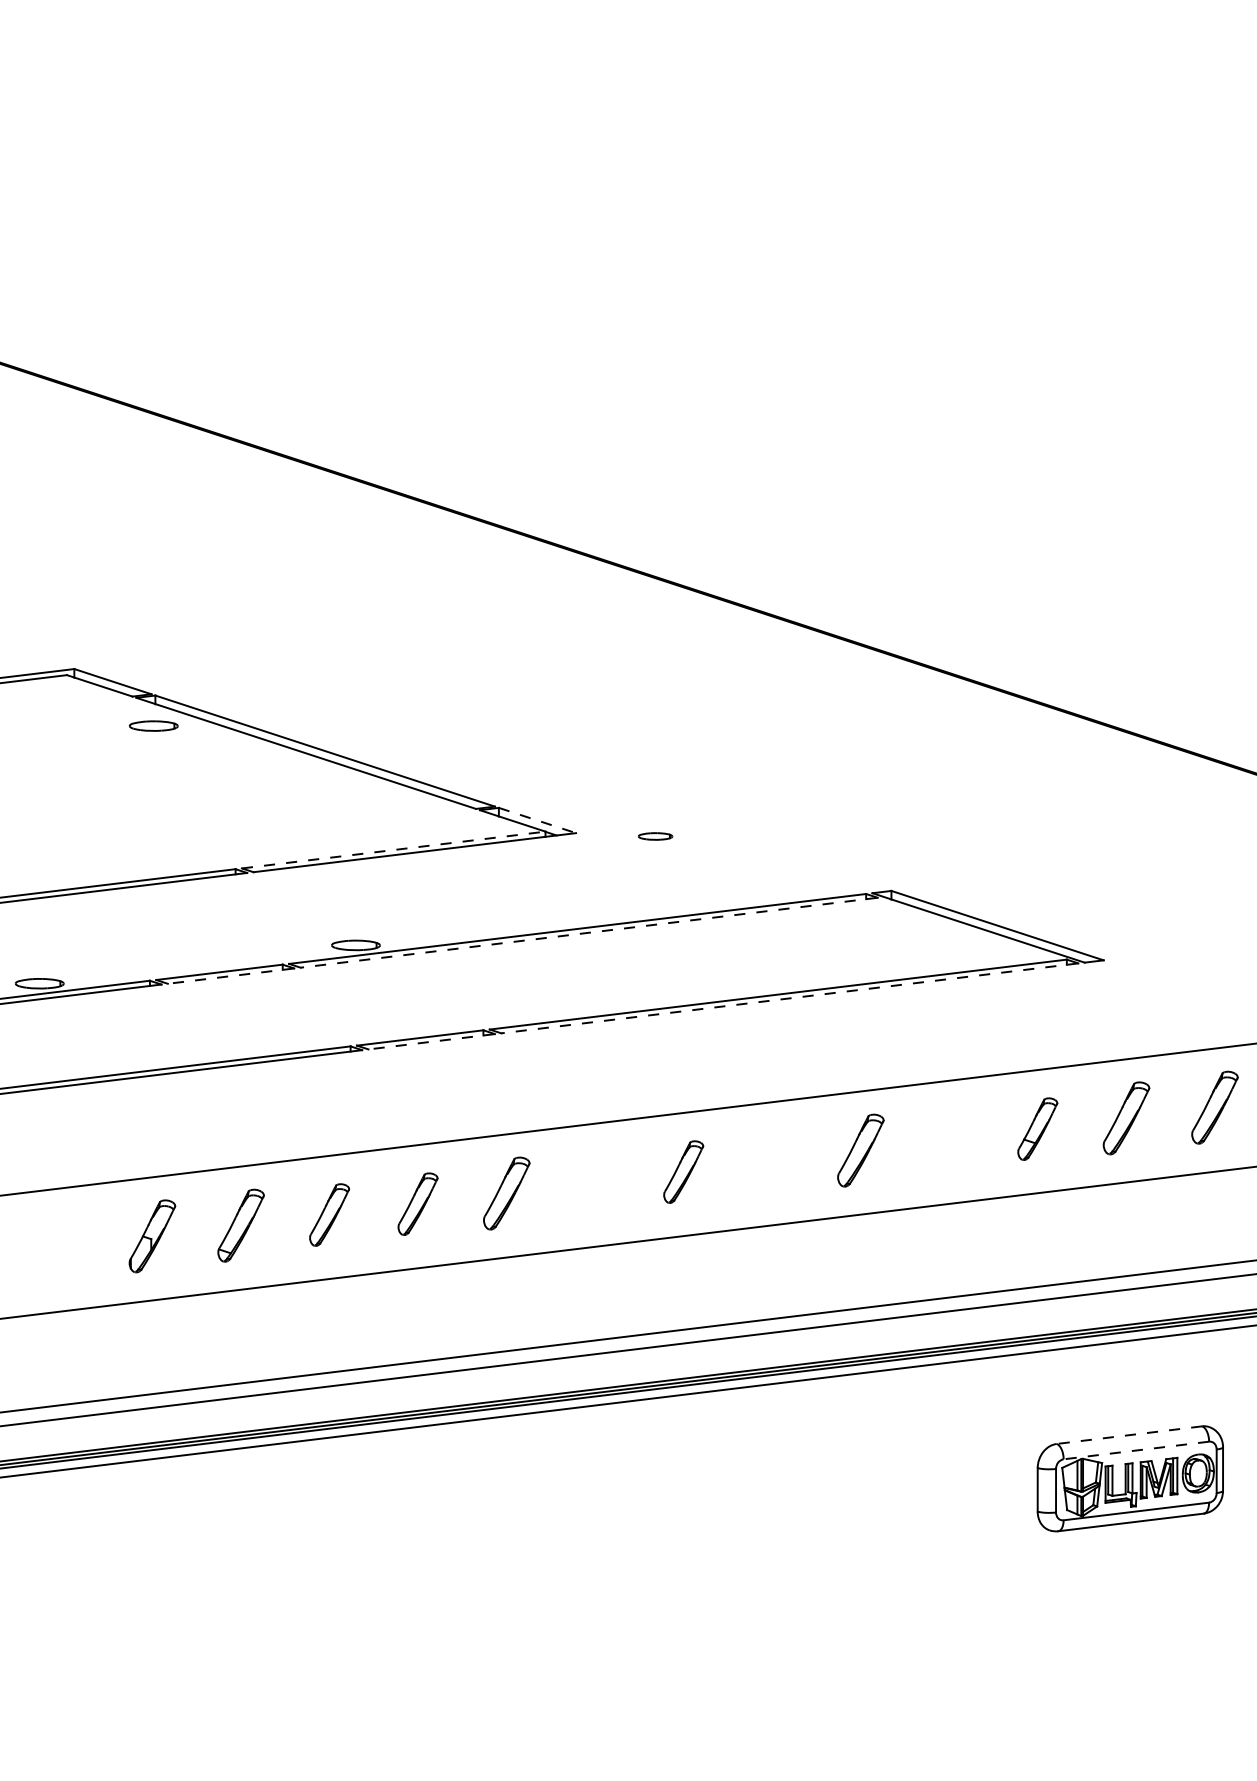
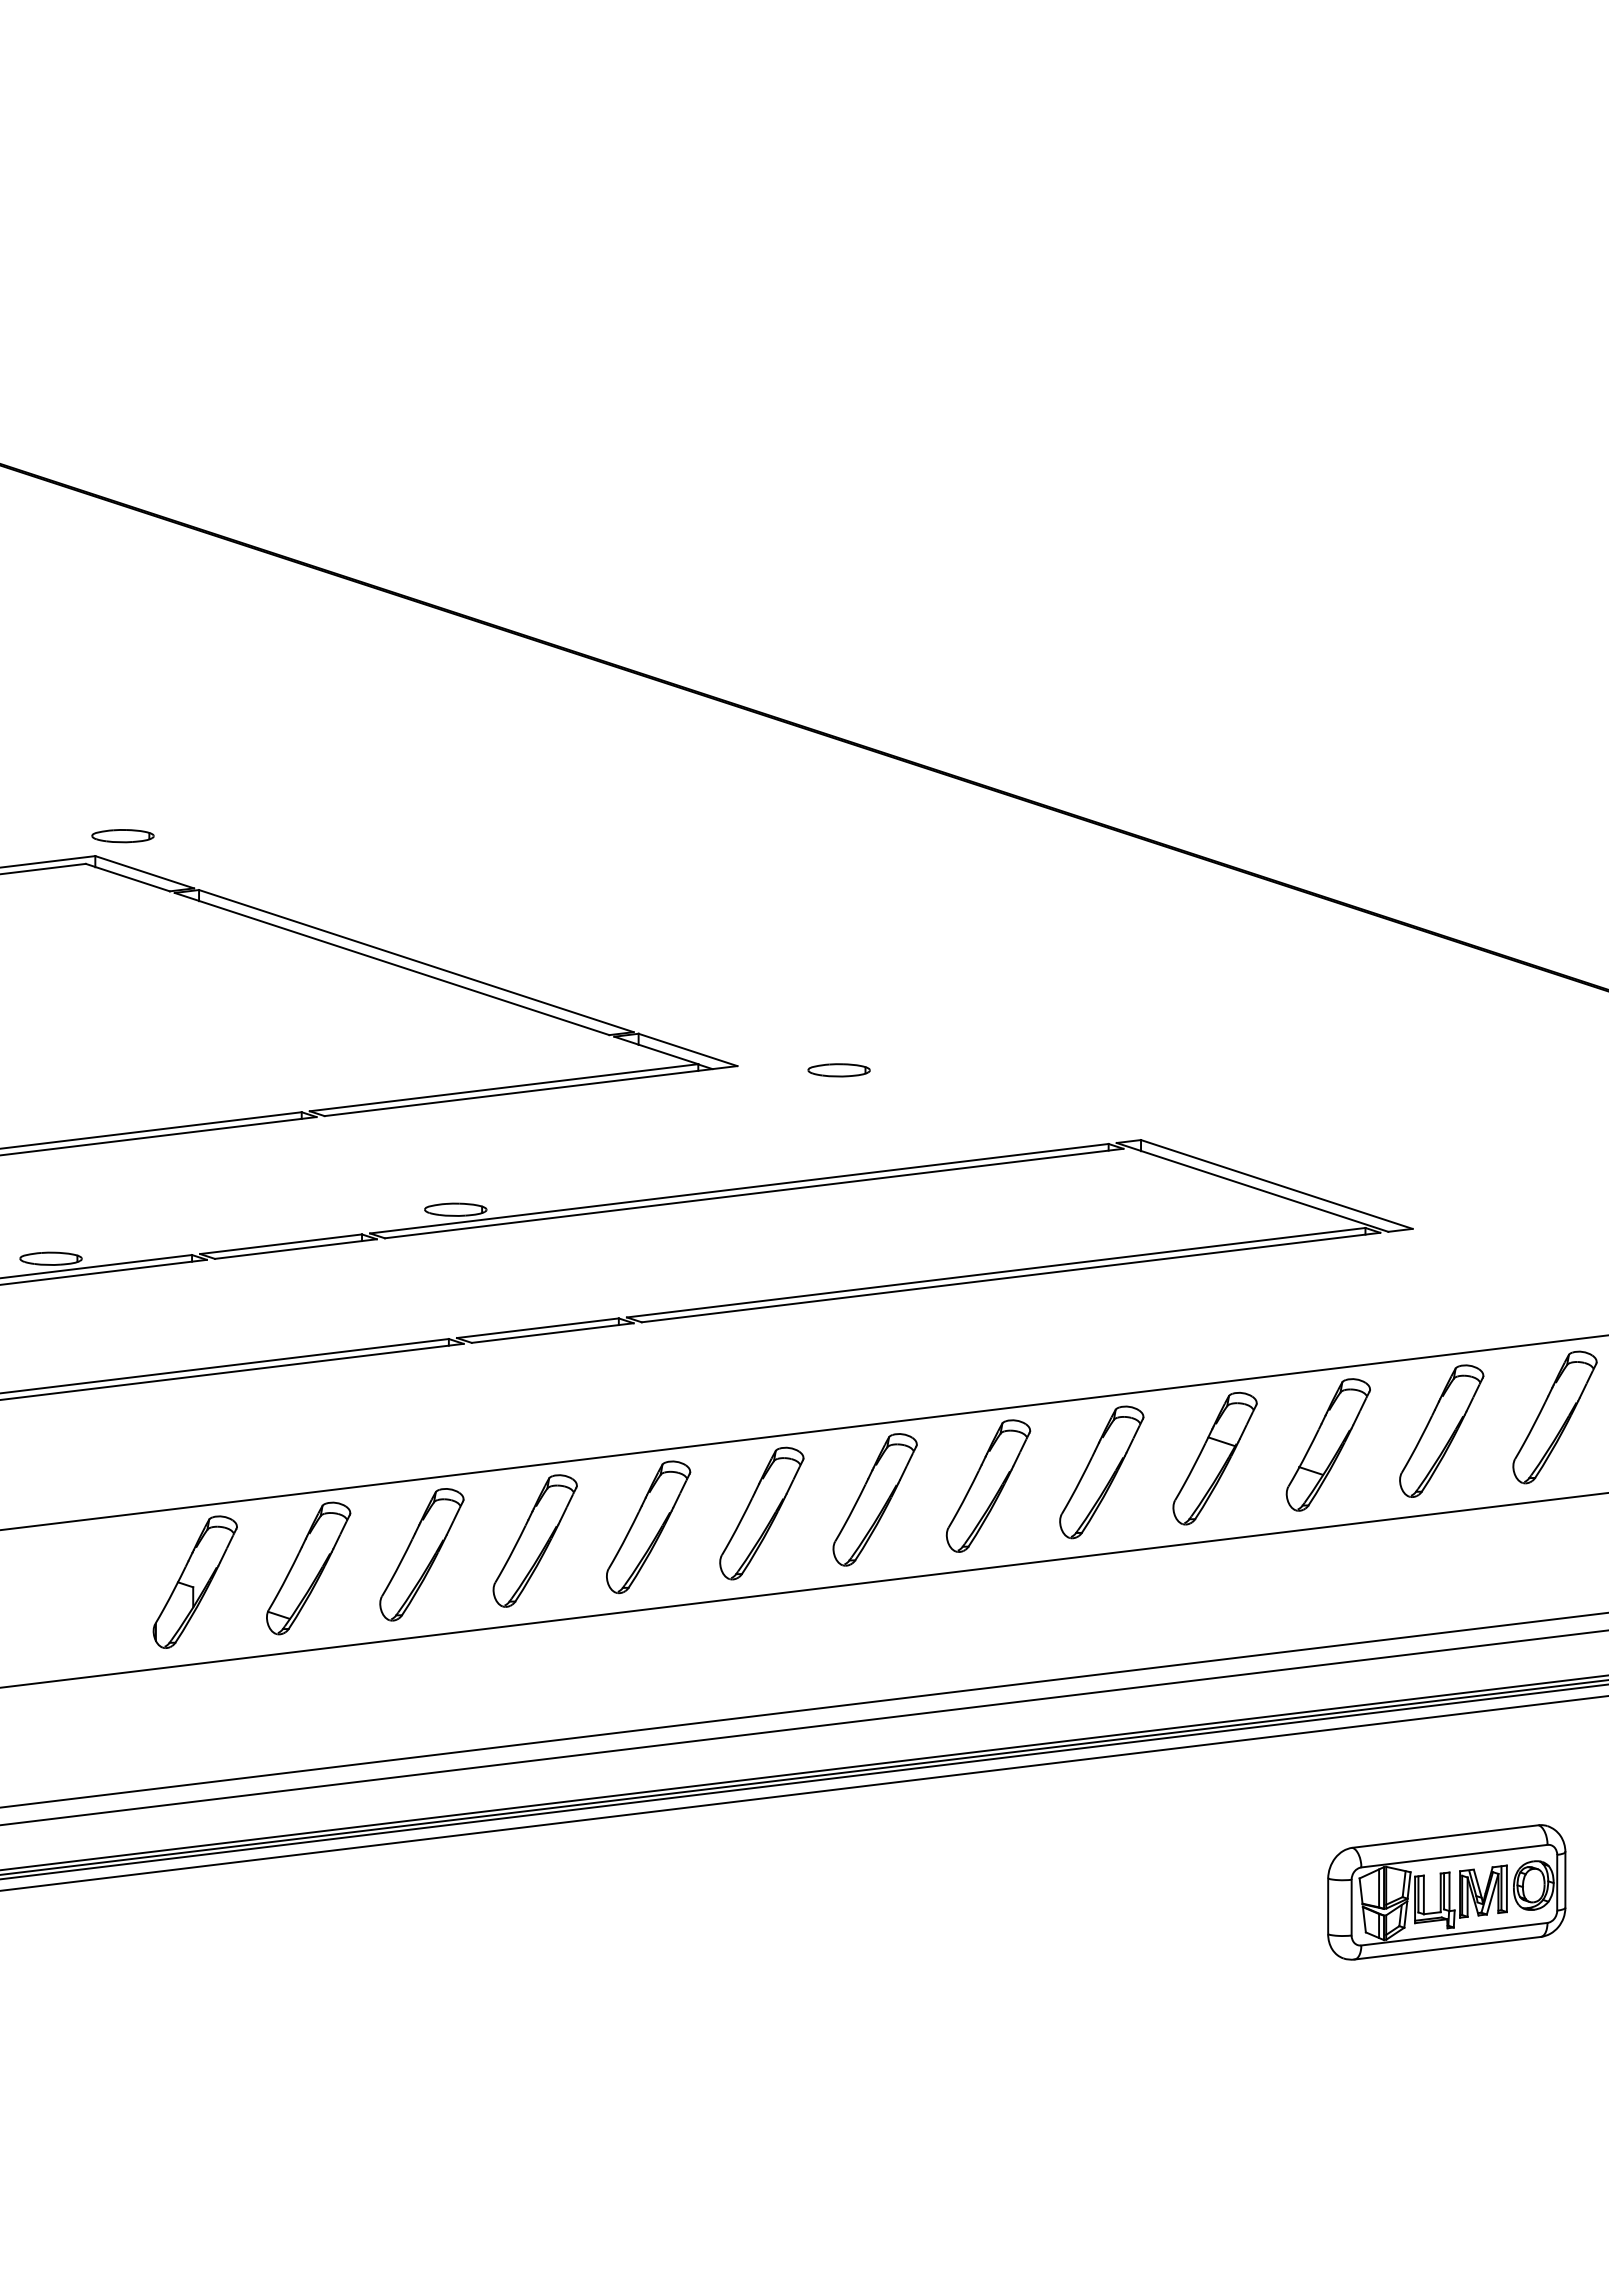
part: (153, 726) -> (122, 836), moved
line: (537, 820) -> (688, 1049), dashed -> solid
part: (655, 836) -> (838, 1070), size x1.43
line: (394, 849) -> (504, 1087), dashed -> solid
line: (589, 932) -> (754, 1193), dashed -> solid
line: (230, 976) -> (295, 1249), dashed -> solid
line: (790, 998) -> (1011, 1277), dashed -> solid
line: (431, 1042) -> (552, 1333), dashed -> solid
part: (1214, 1107) -> (1554, 1417), size x1.43
part: (1126, 1117) -> (1441, 1430), size x1.43
part: (1037, 1128) -> (1327, 1444), size x1.67
part: (948, 1139) -> (1214, 1458), added
part: (860, 1150) -> (1101, 1472), size x1.43
part: (772, 1160) -> (988, 1485), added
part: (683, 1171) -> (874, 1499), size x1.67
part: (594, 1182) -> (761, 1513), added
part: (506, 1193) -> (648, 1527), size x1.43
part: (417, 1203) -> (534, 1540), size x1.67
part: (329, 1214) -> (421, 1554), size x1.67
part: (240, 1225) -> (308, 1568), size x1.43
part: (151, 1235) -> (194, 1581), size x1.43
line: (1129, 1435) -> (1445, 1836), dashed -> solid
line: (1136, 1450) -> (1454, 1856), dashed -> solid

